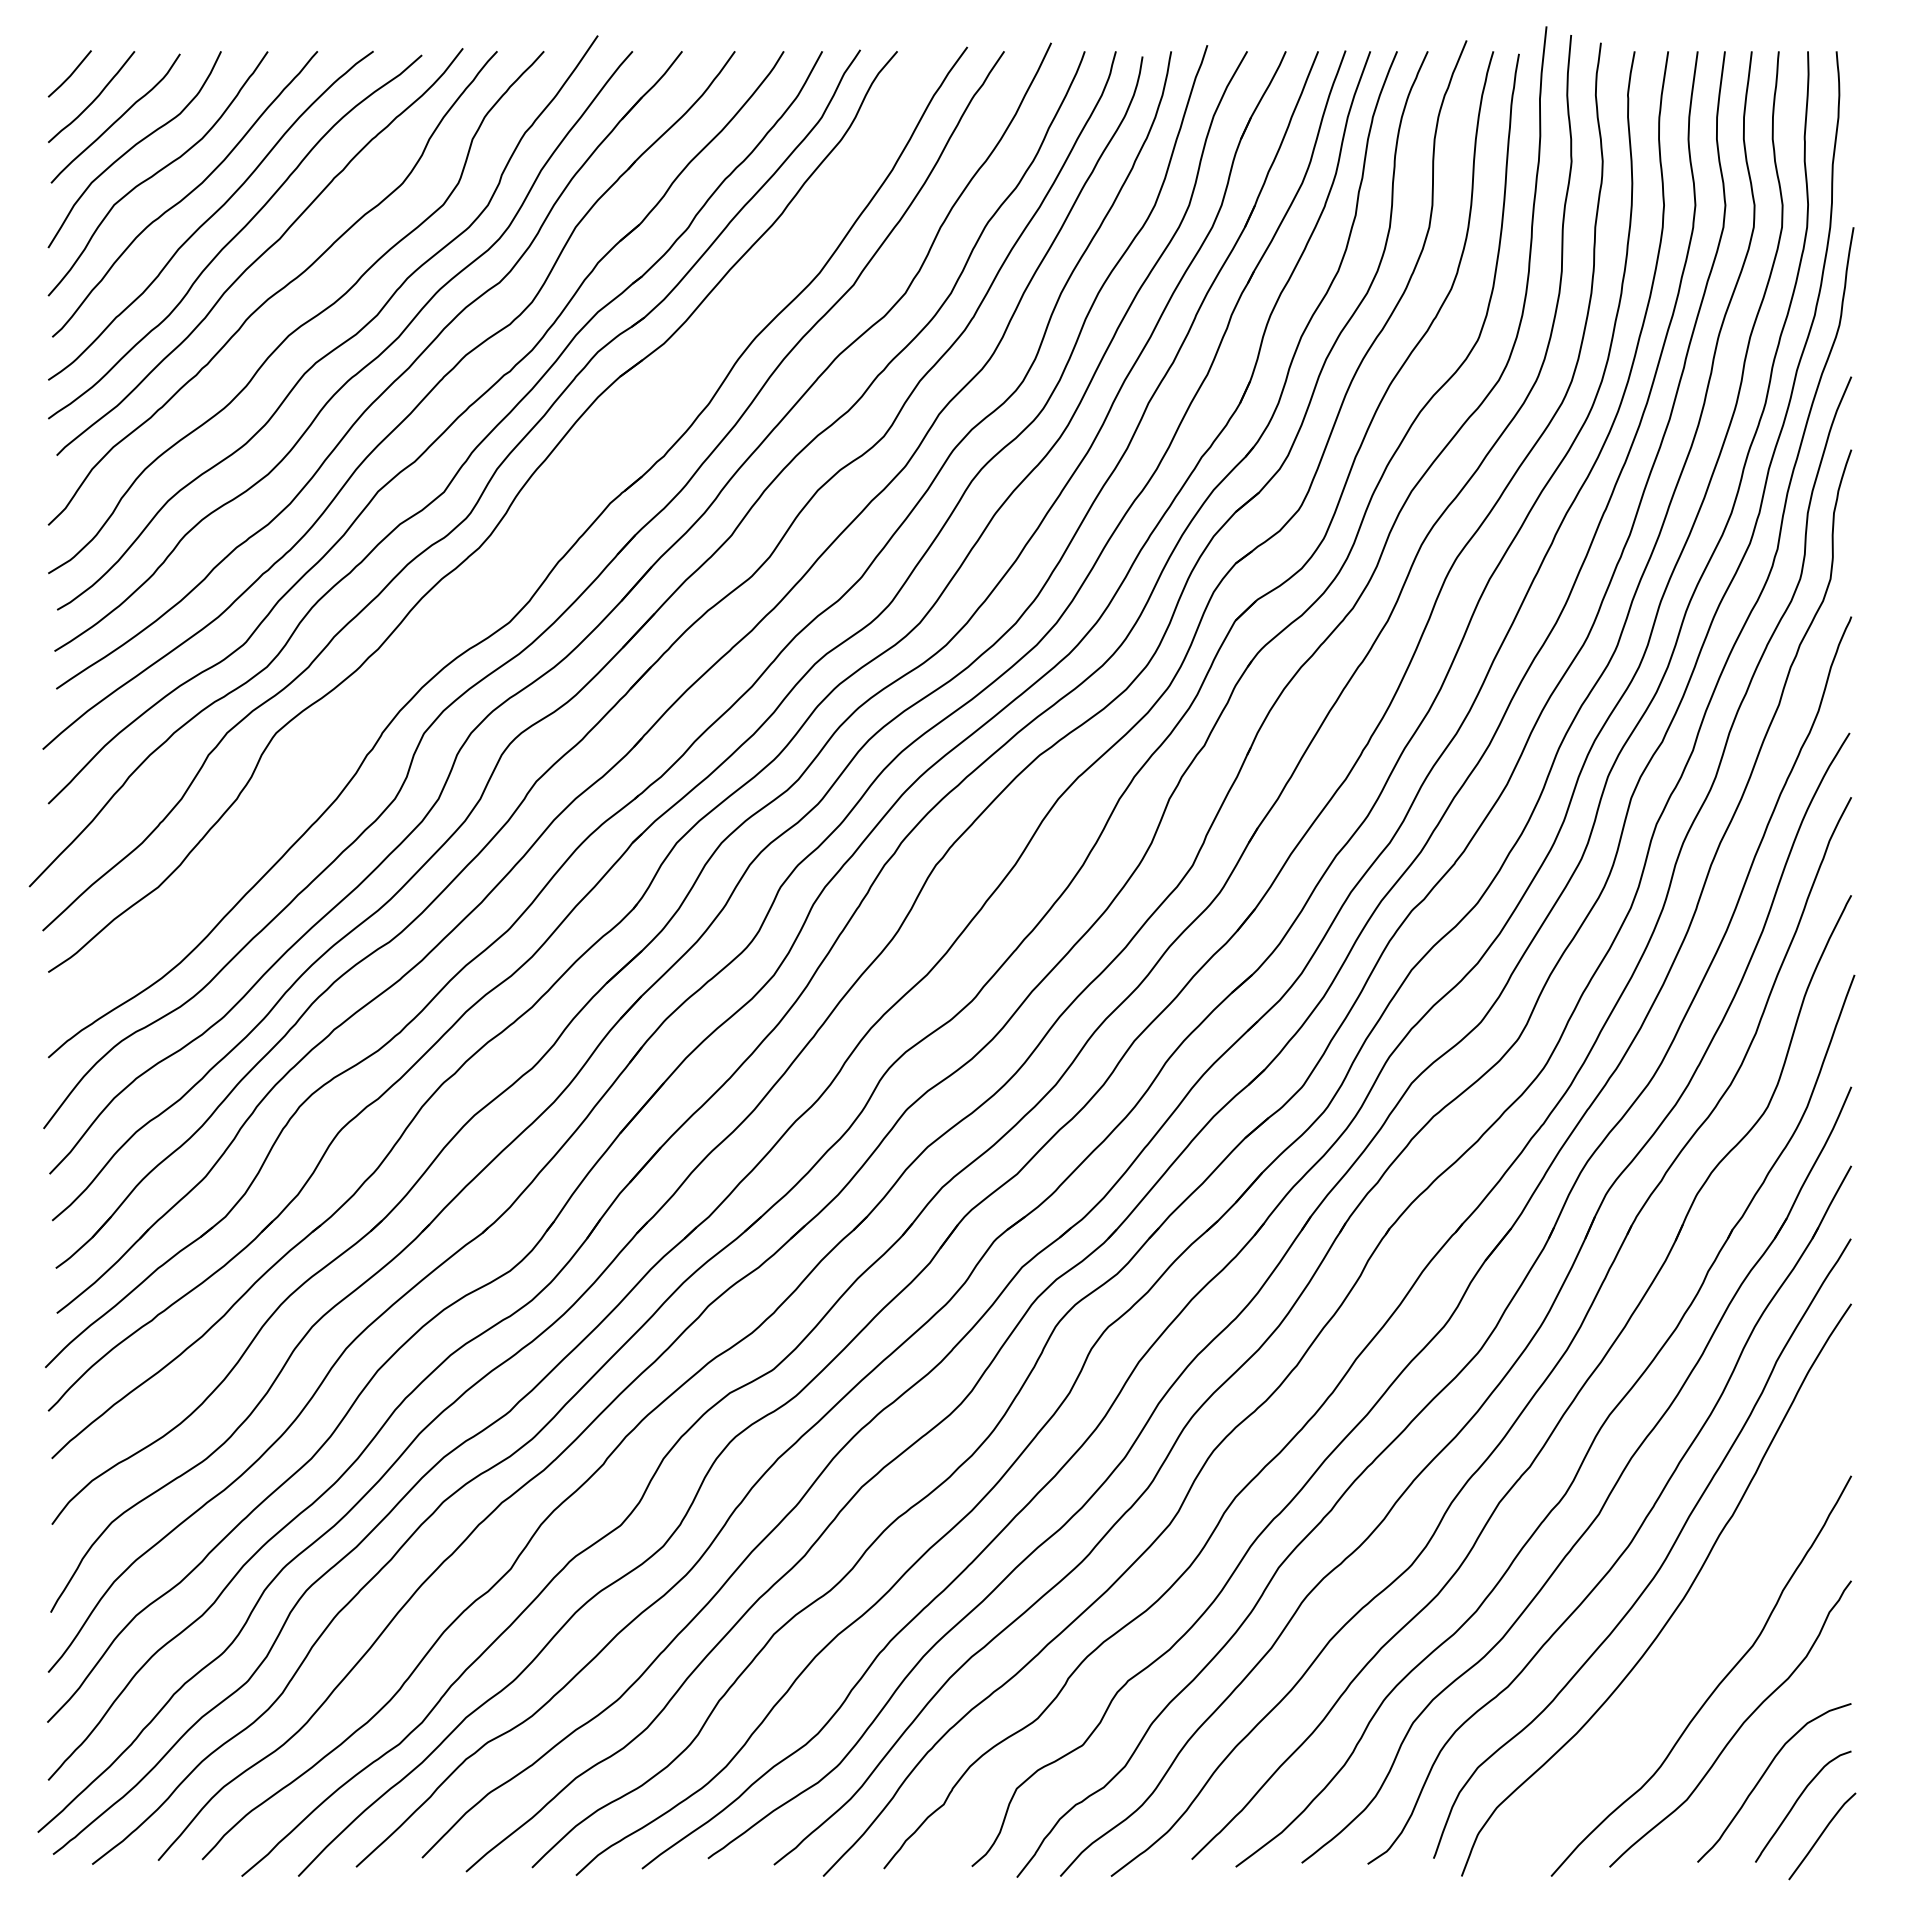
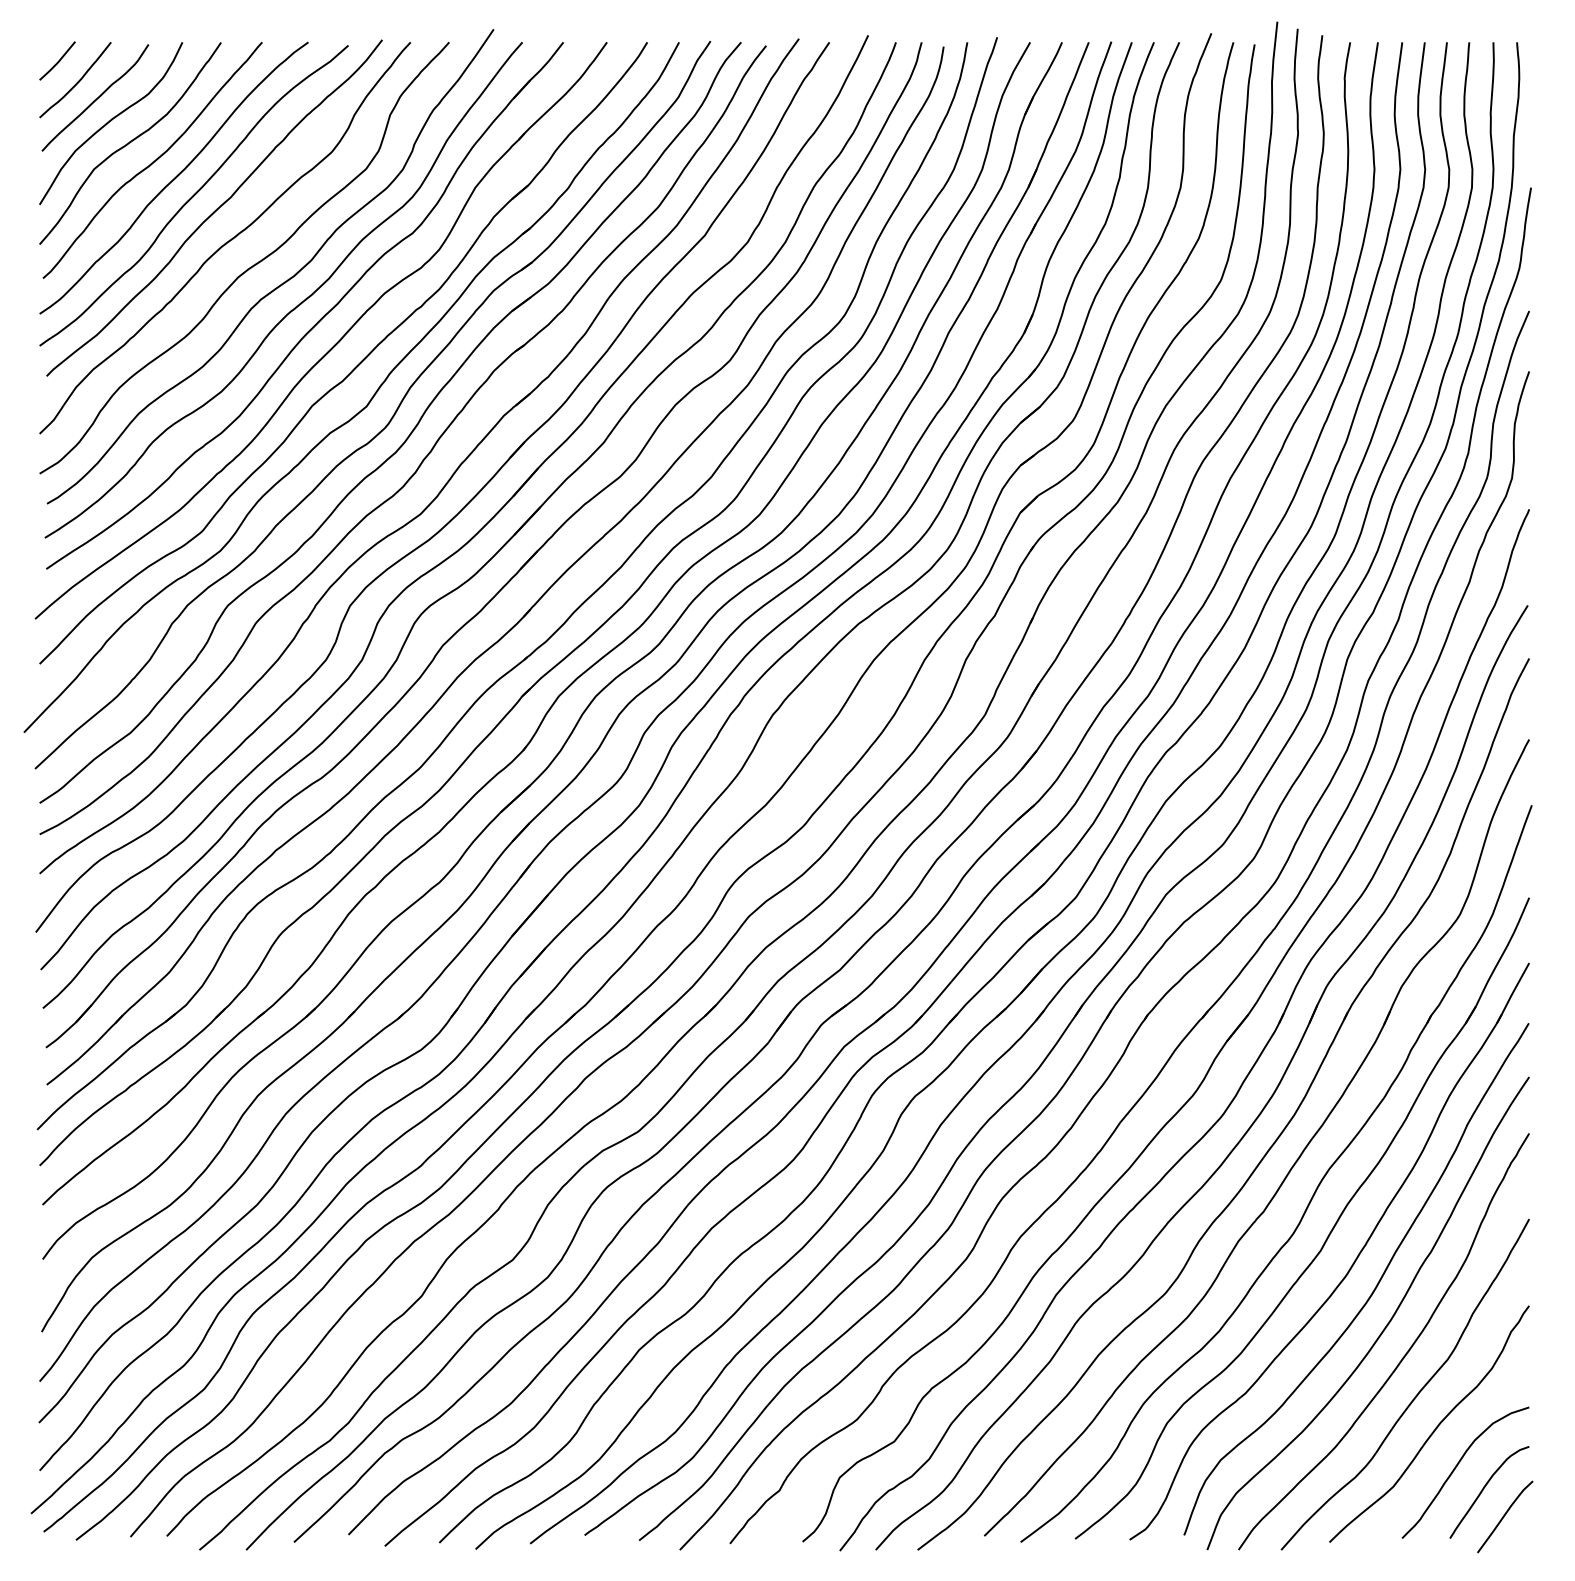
part: (513, 554) -> (424, 457), added
curve: (1699, 1641) -> (1403, 1355), added

